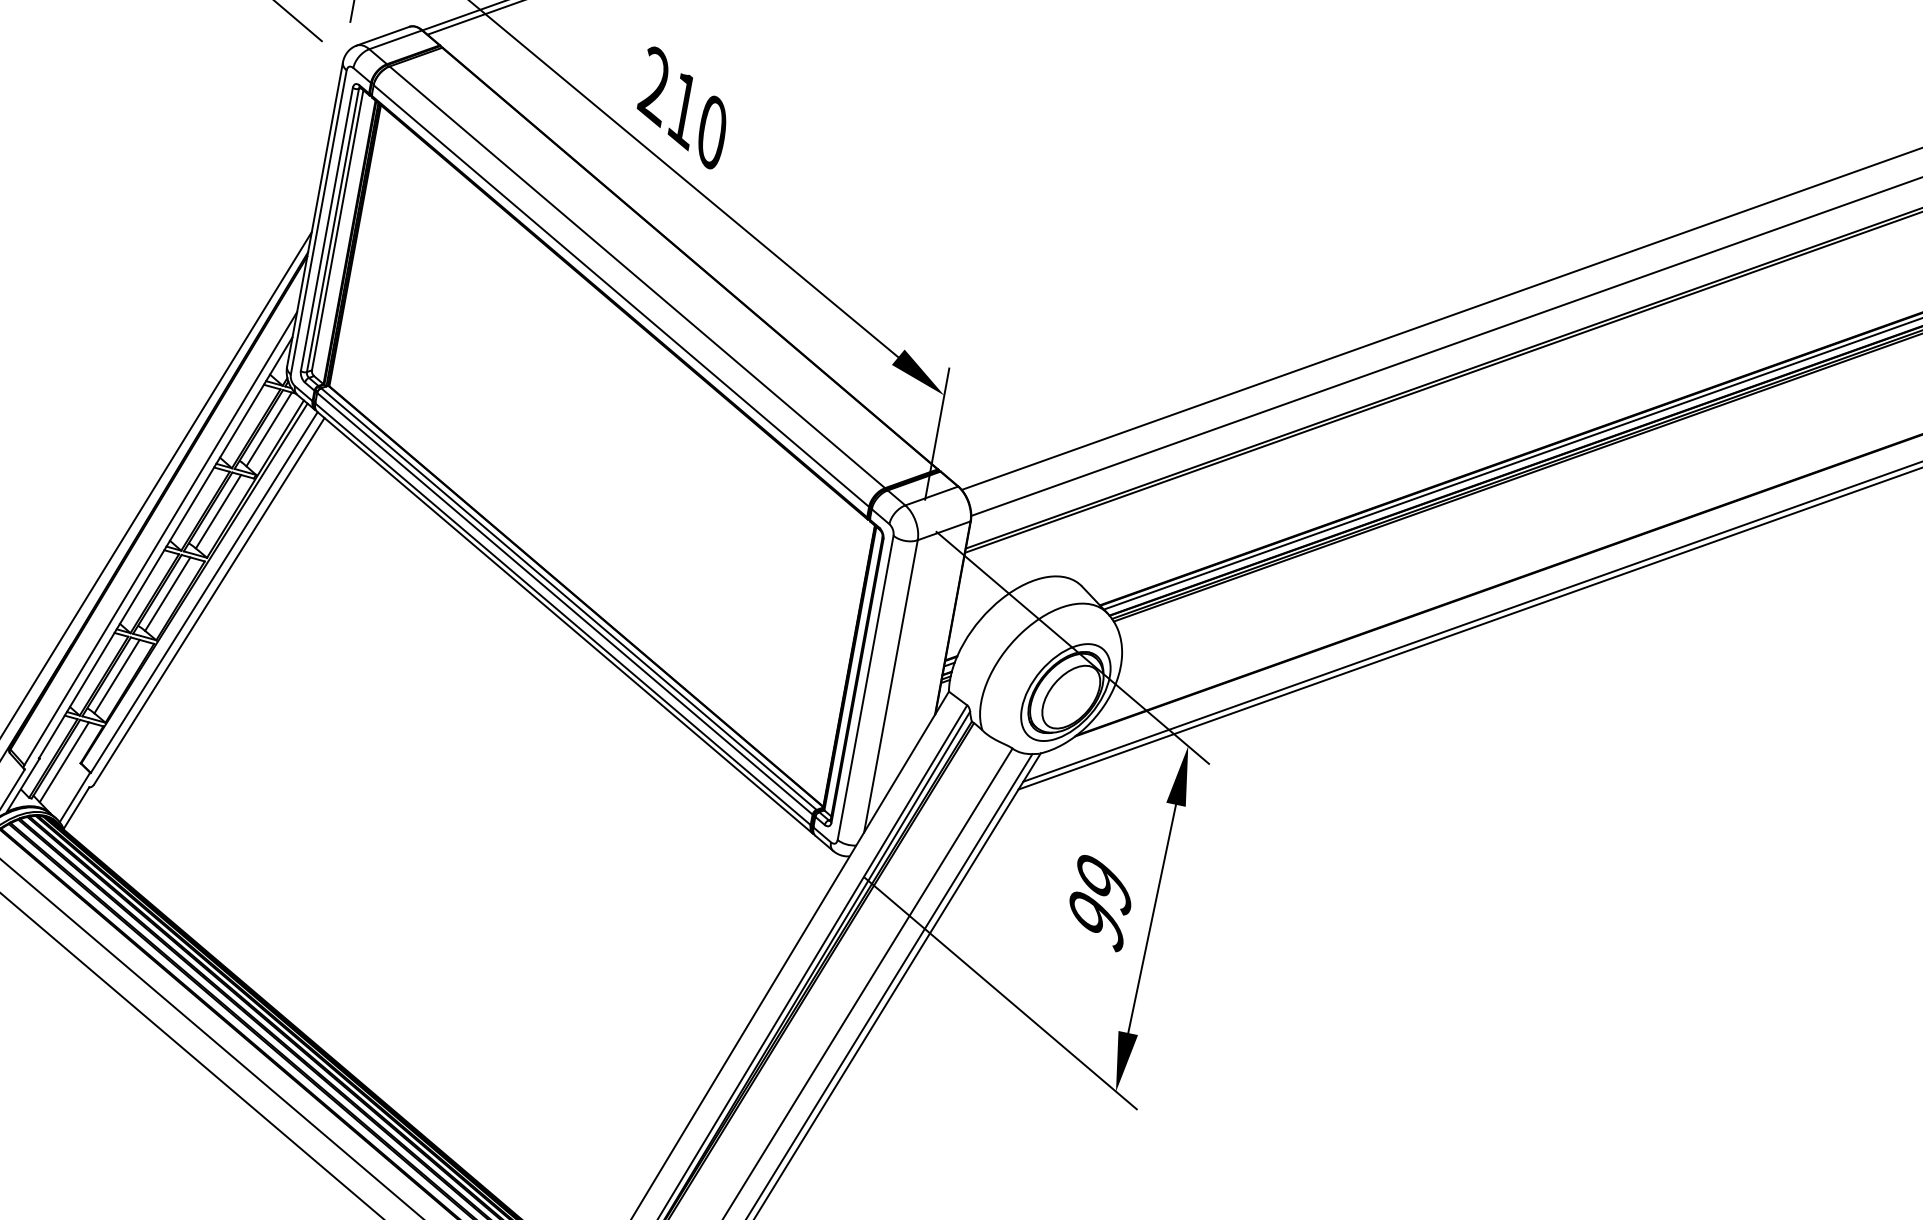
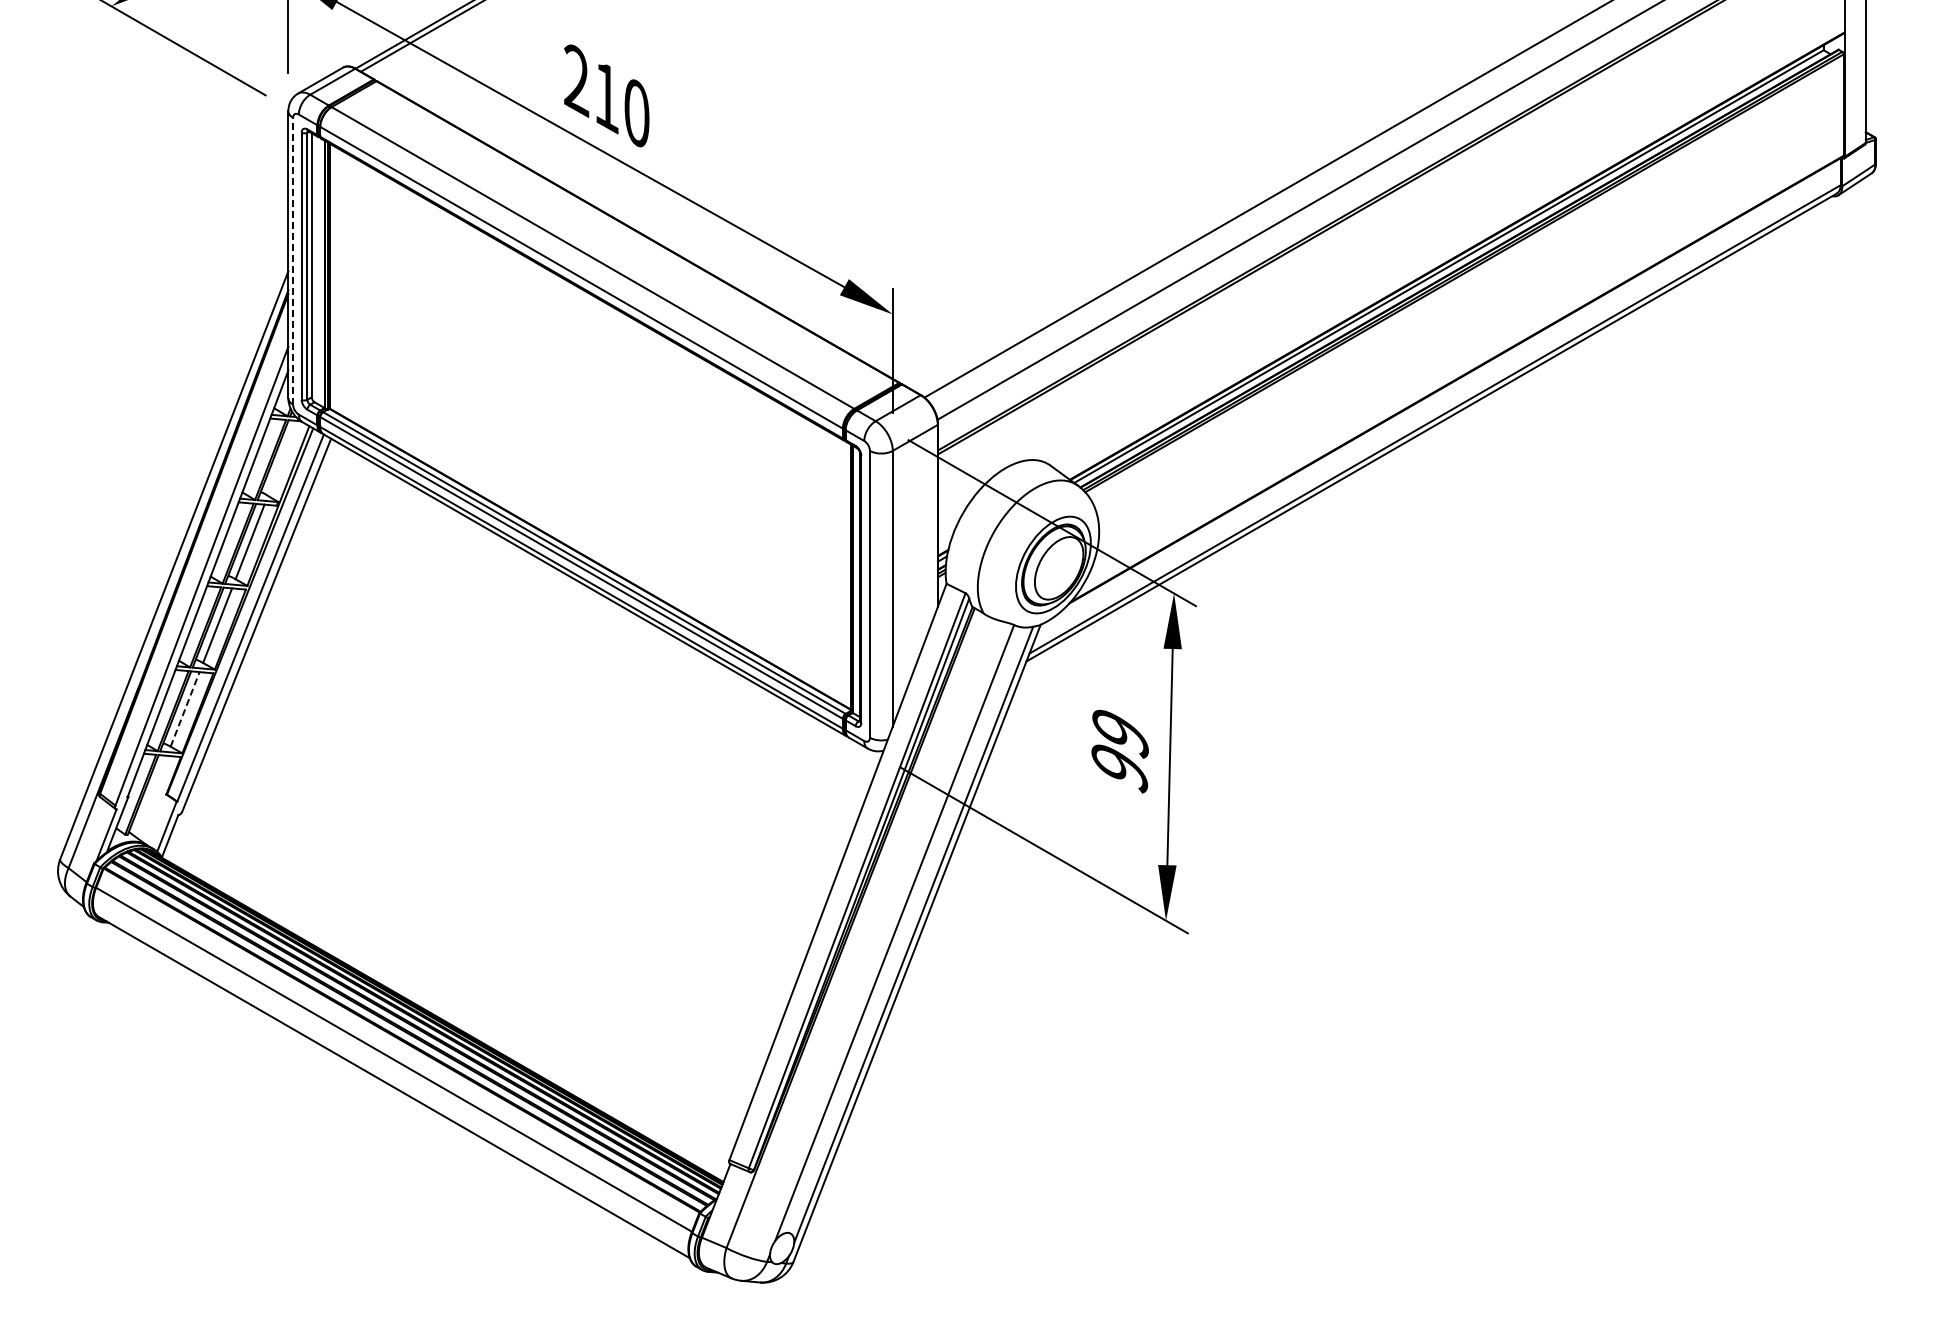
line: (319, 221) -> (293, 260), solid -> dashed
line: (269, 428) -> (282, 457), removed
line: (117, 675) -> (185, 708), solid -> dashed
line: (64, 761) -> (151, 795), removed

